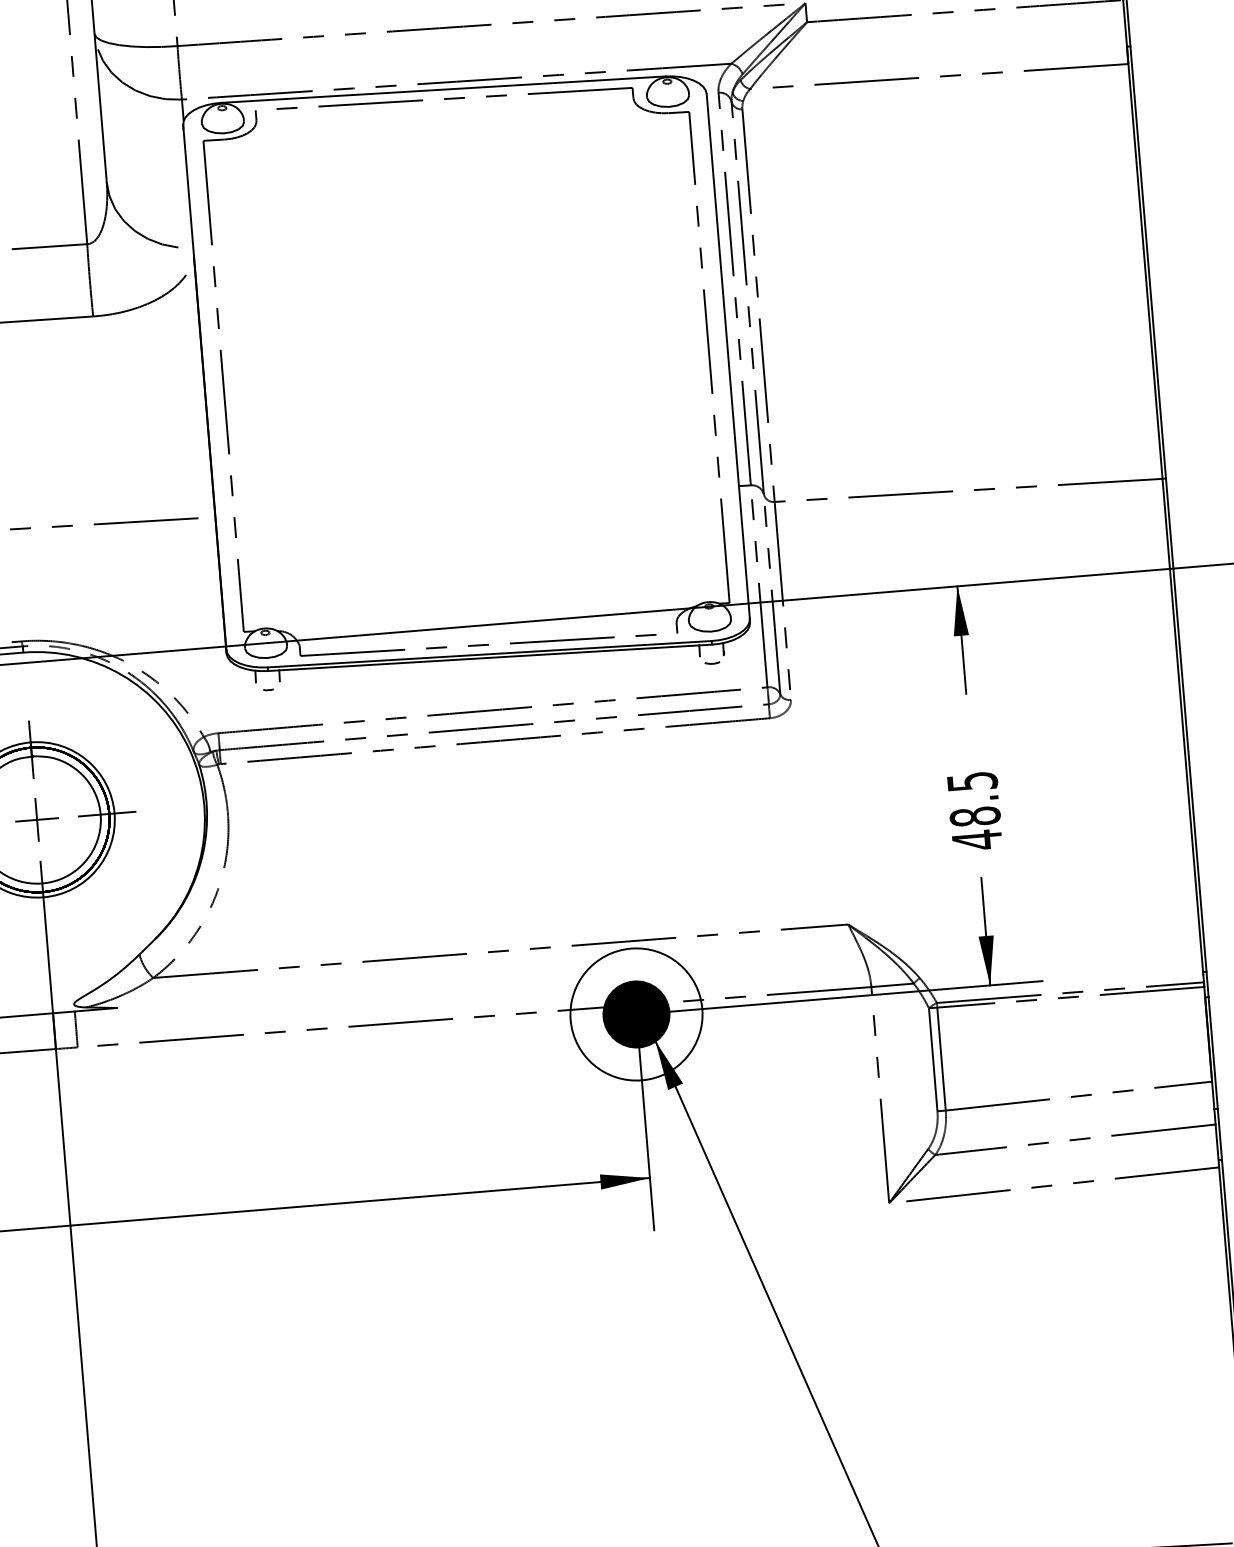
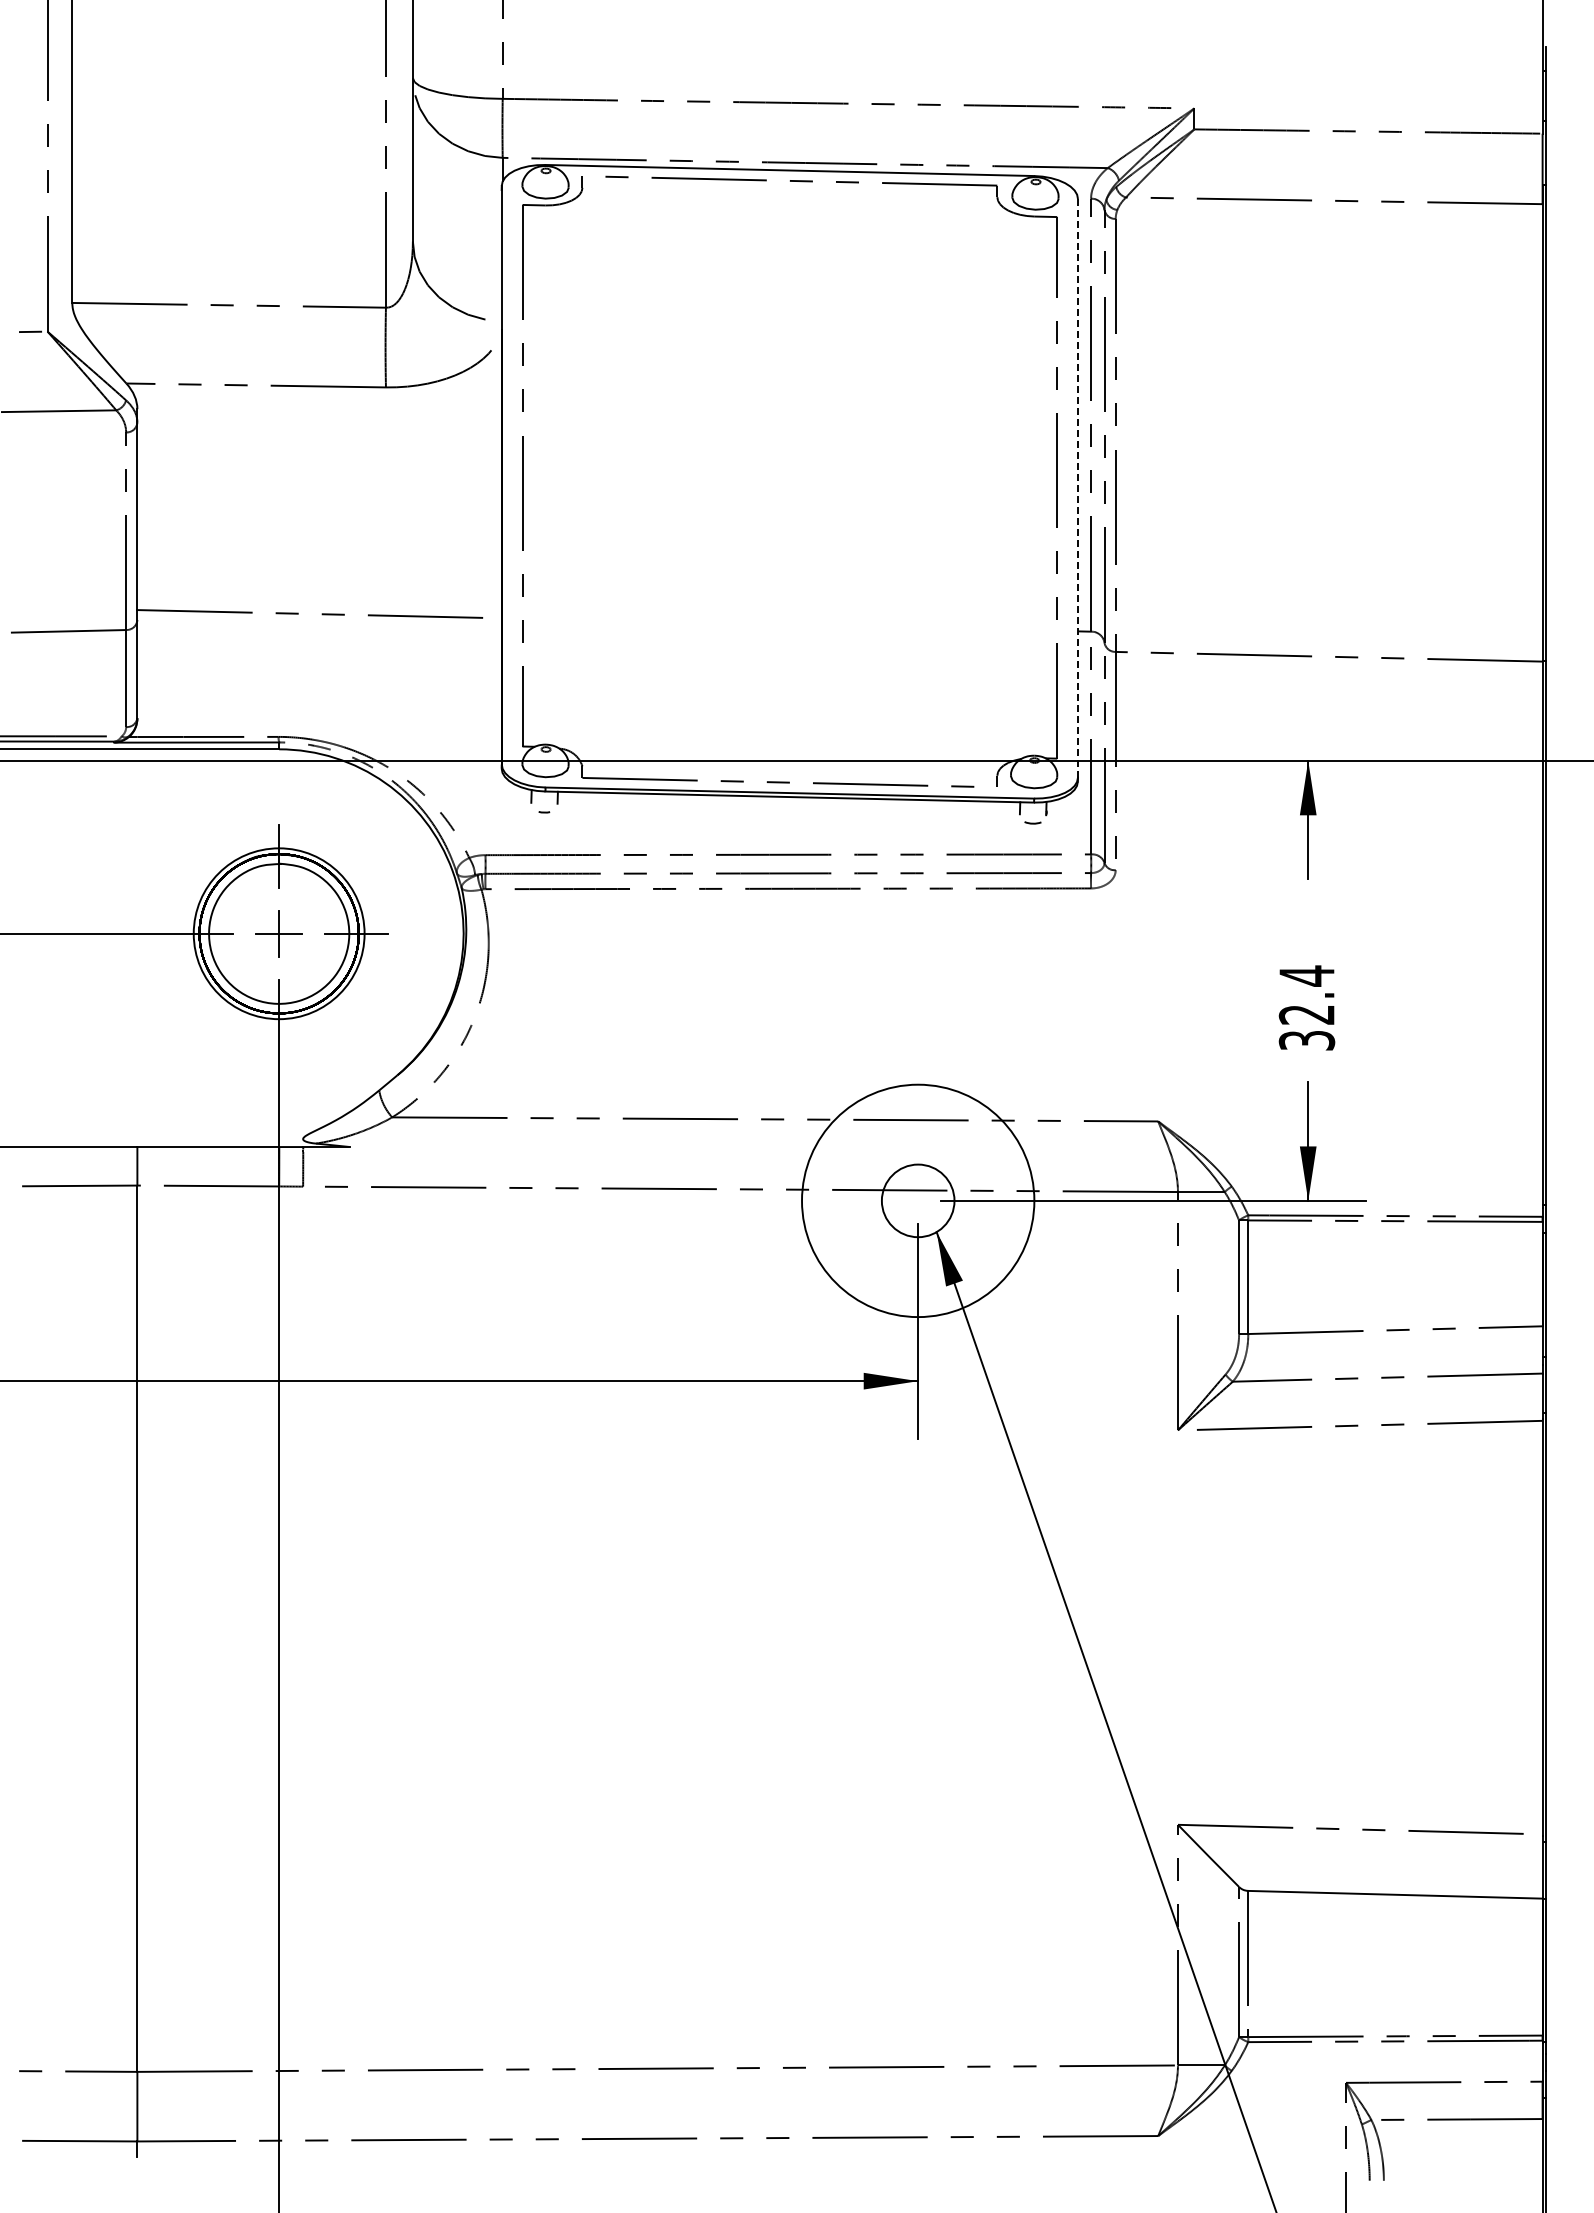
line: (727, 355) -> (1077, 487), solid -> dashed
text: (974, 811) -> (1306, 1008), 48.5 -> 32.4
circle: (635, 1014) -> (917, 1200), size x1.6
fill: (635, 1014) -> (917, 1200), removed

